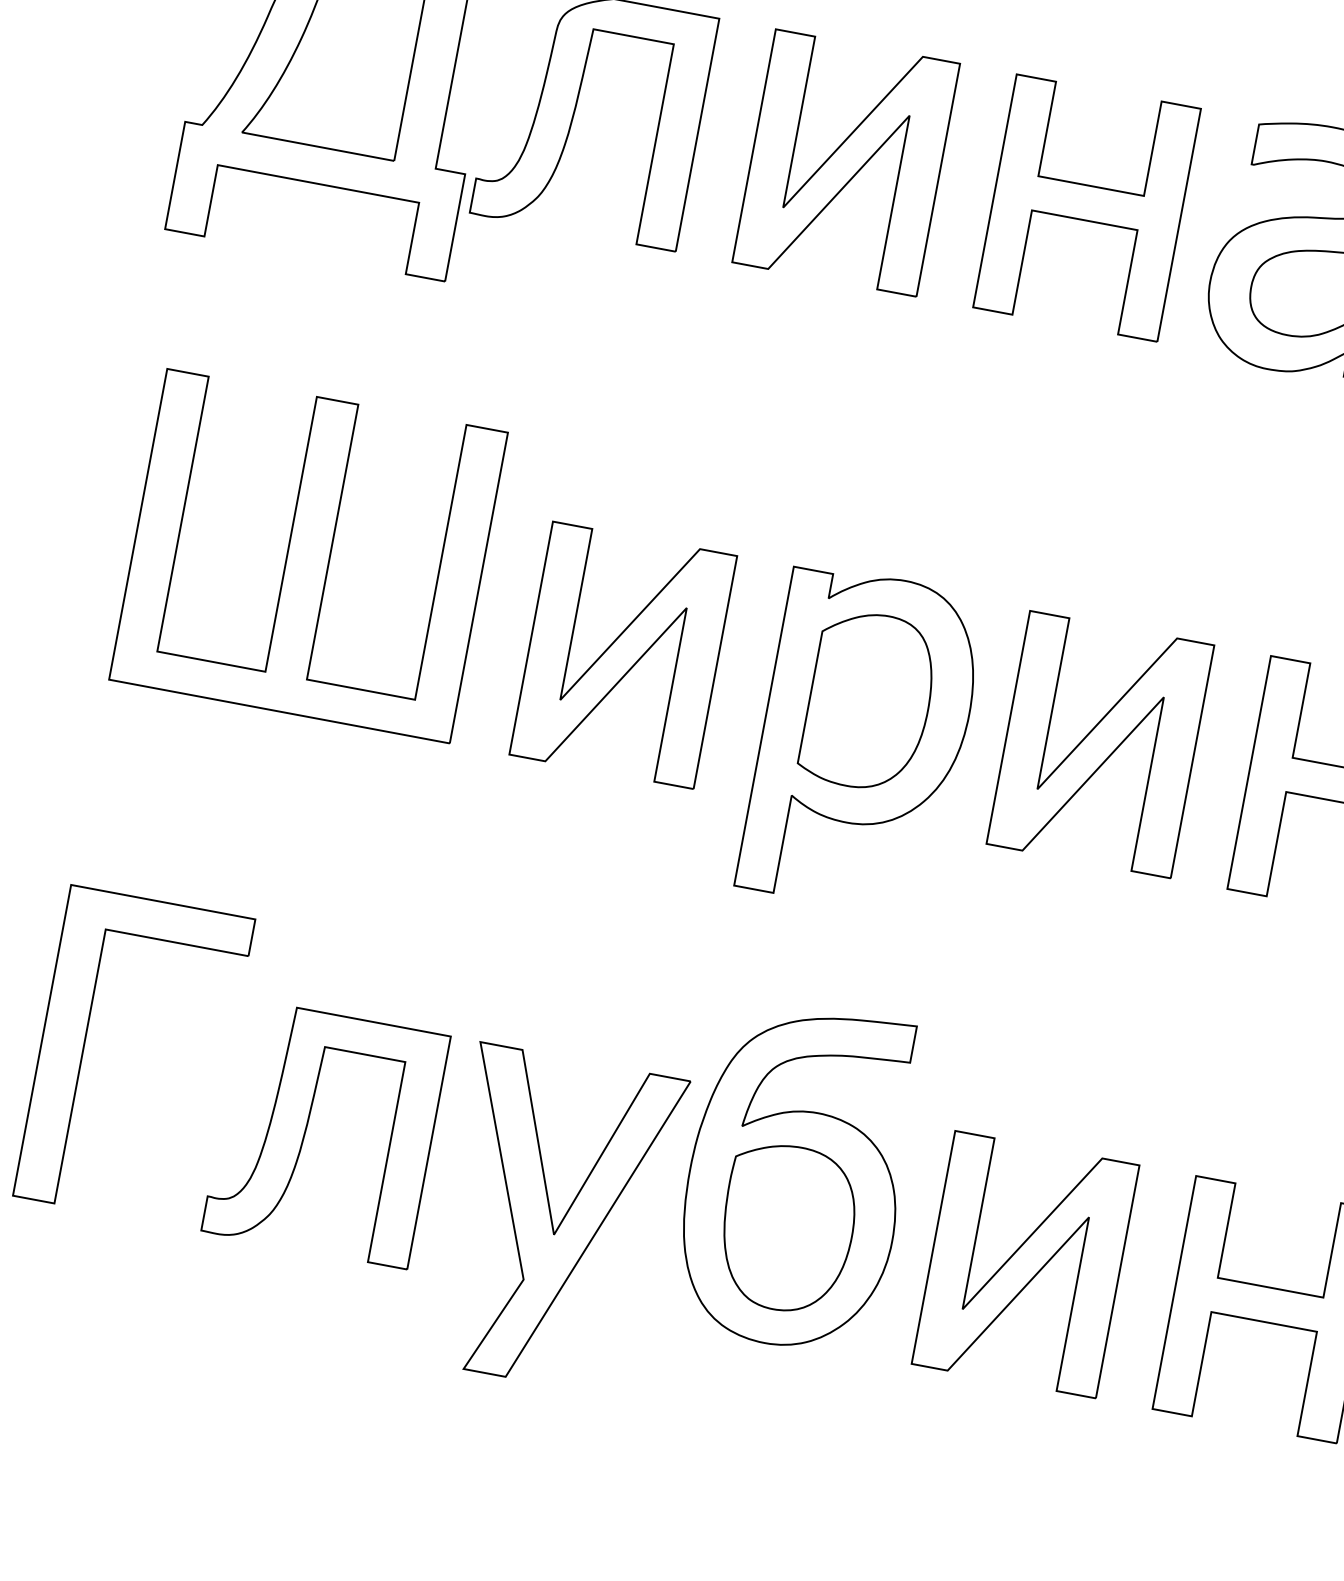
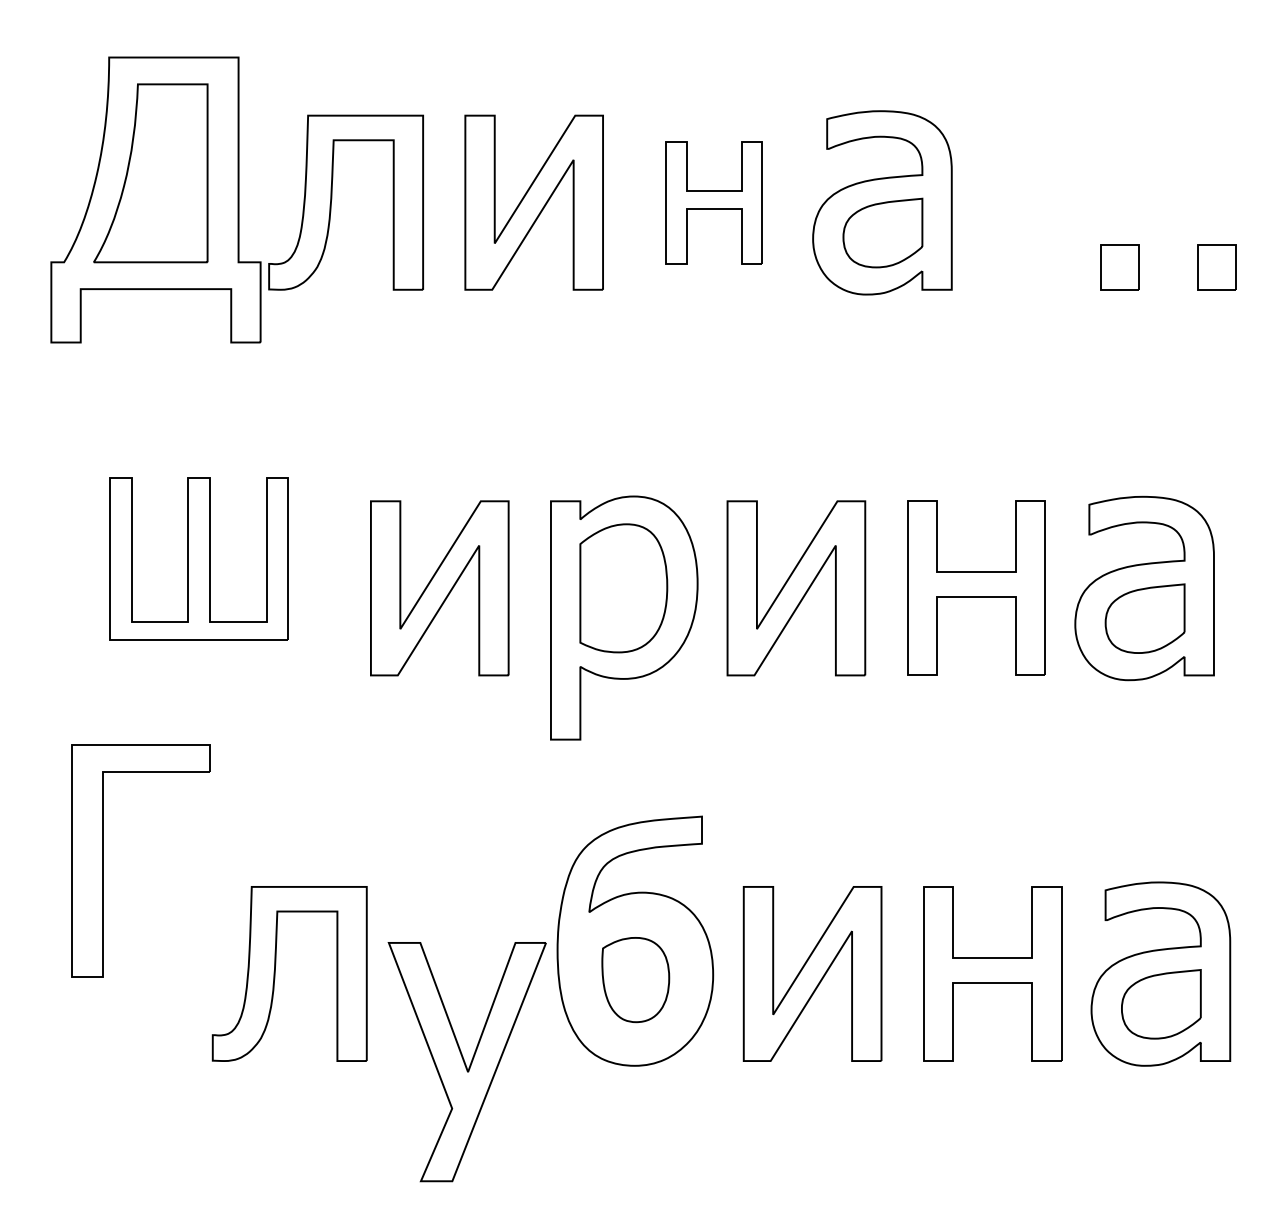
part: (1086, 207) -> (713, 202), size x0.7
part: (307, 554) -> (198, 558), size x0.7
part: (84, 1047) -> (103, 860), moved
part: (554, 1221) -> (466, 1062), moved
part: (787, 1227) -> (635, 979), size x0.7

